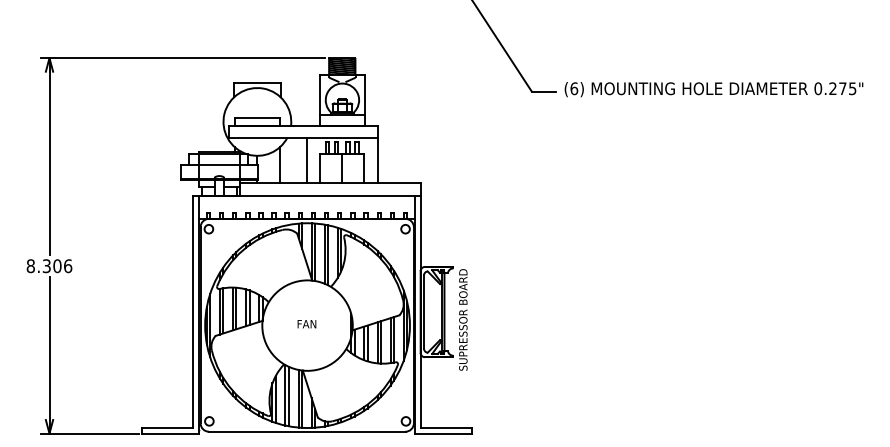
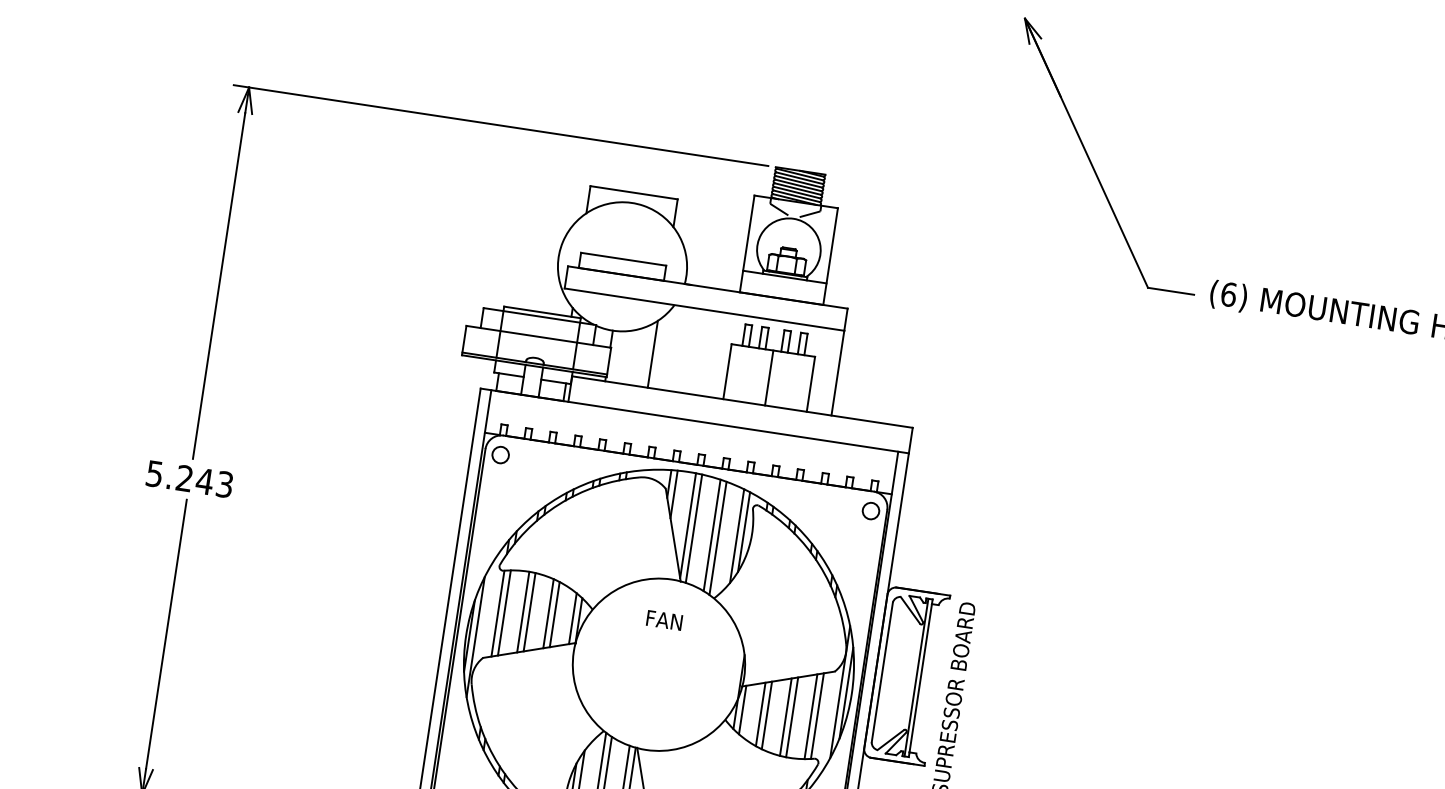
line: (306, 159) -> (704, 351), removed
text: (49, 266) -> (189, 479), 8.306 -> 5.243
text: (306, 324) -> (663, 620), moved

